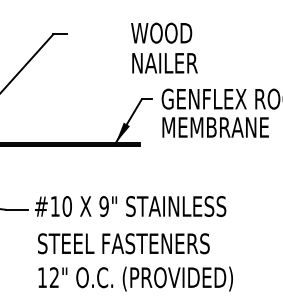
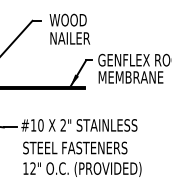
text: (163, 46) -> (69, 28), moved
text: (104, 206) -> (63, 125), 9" -> 2"

